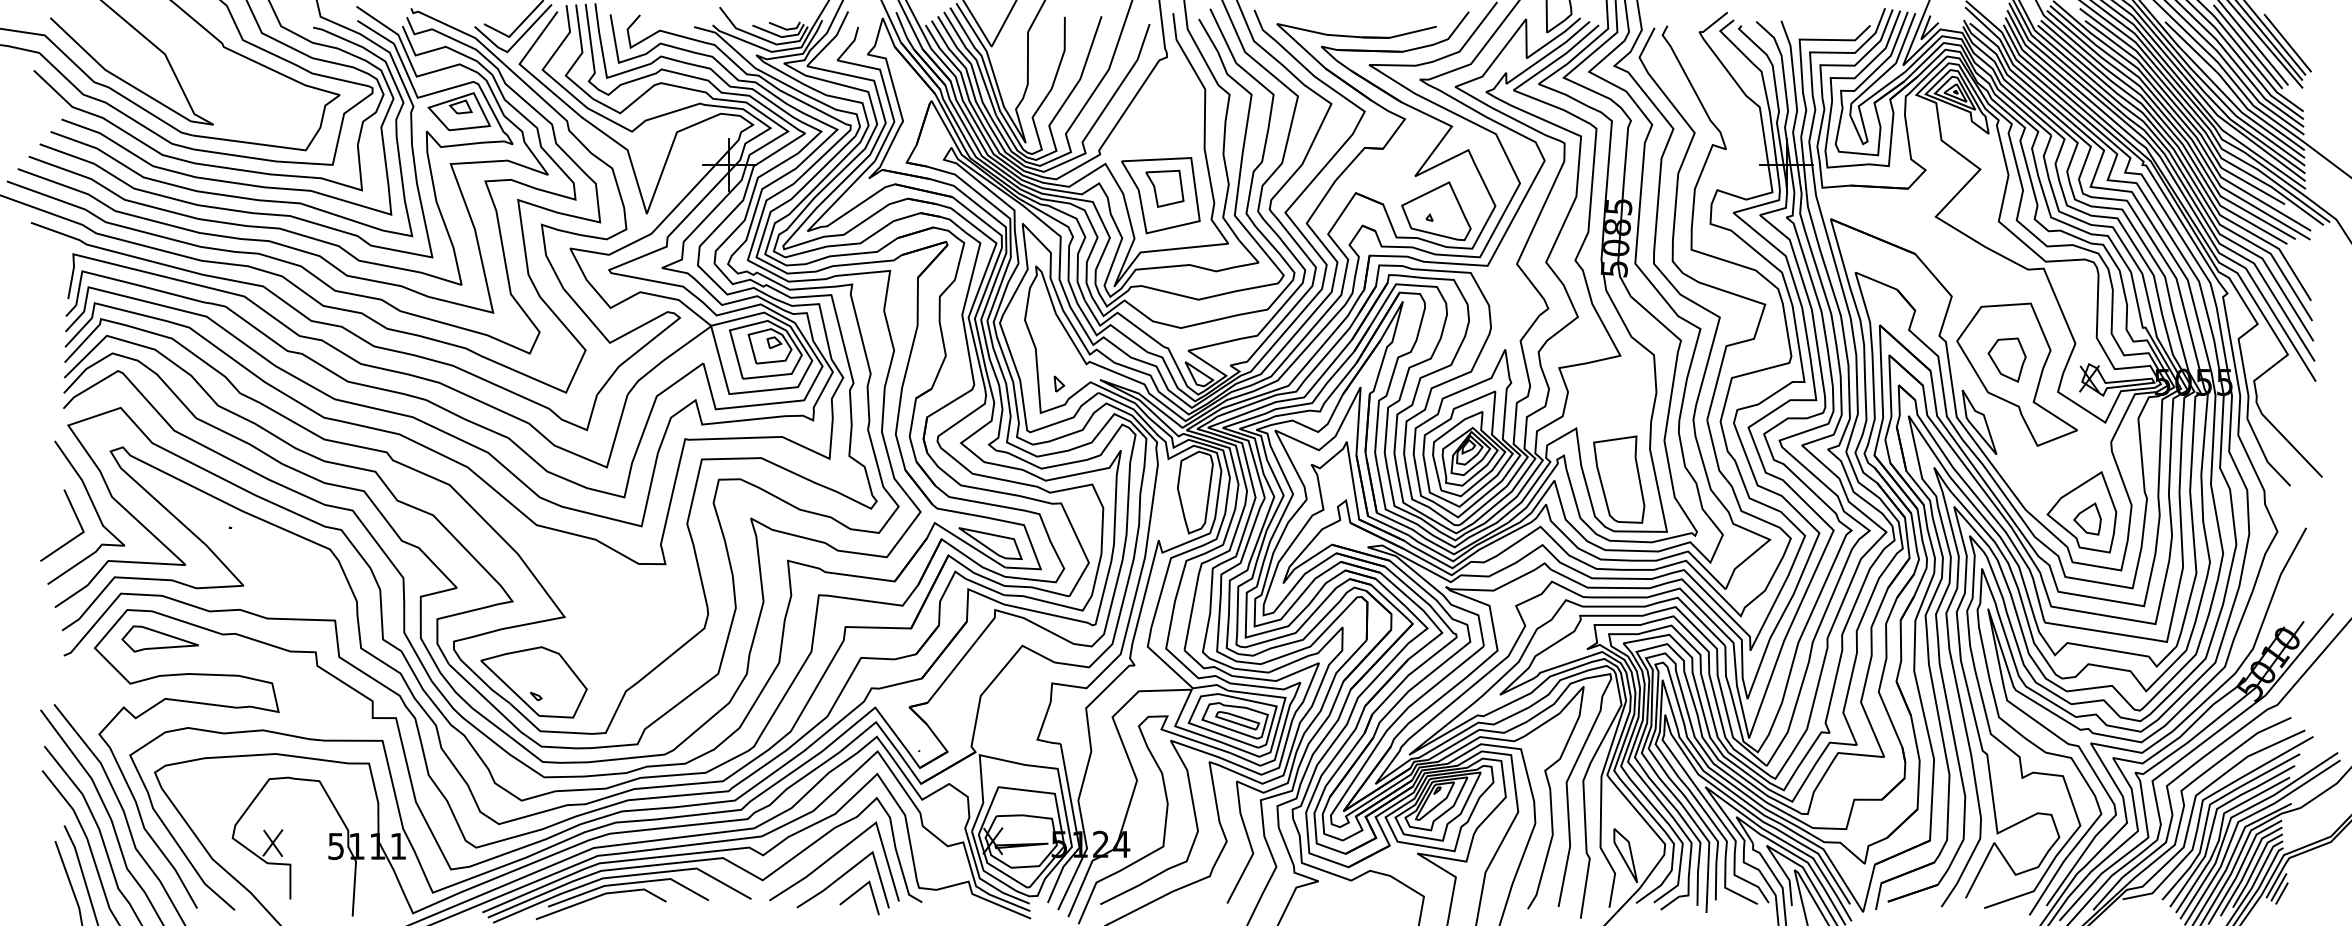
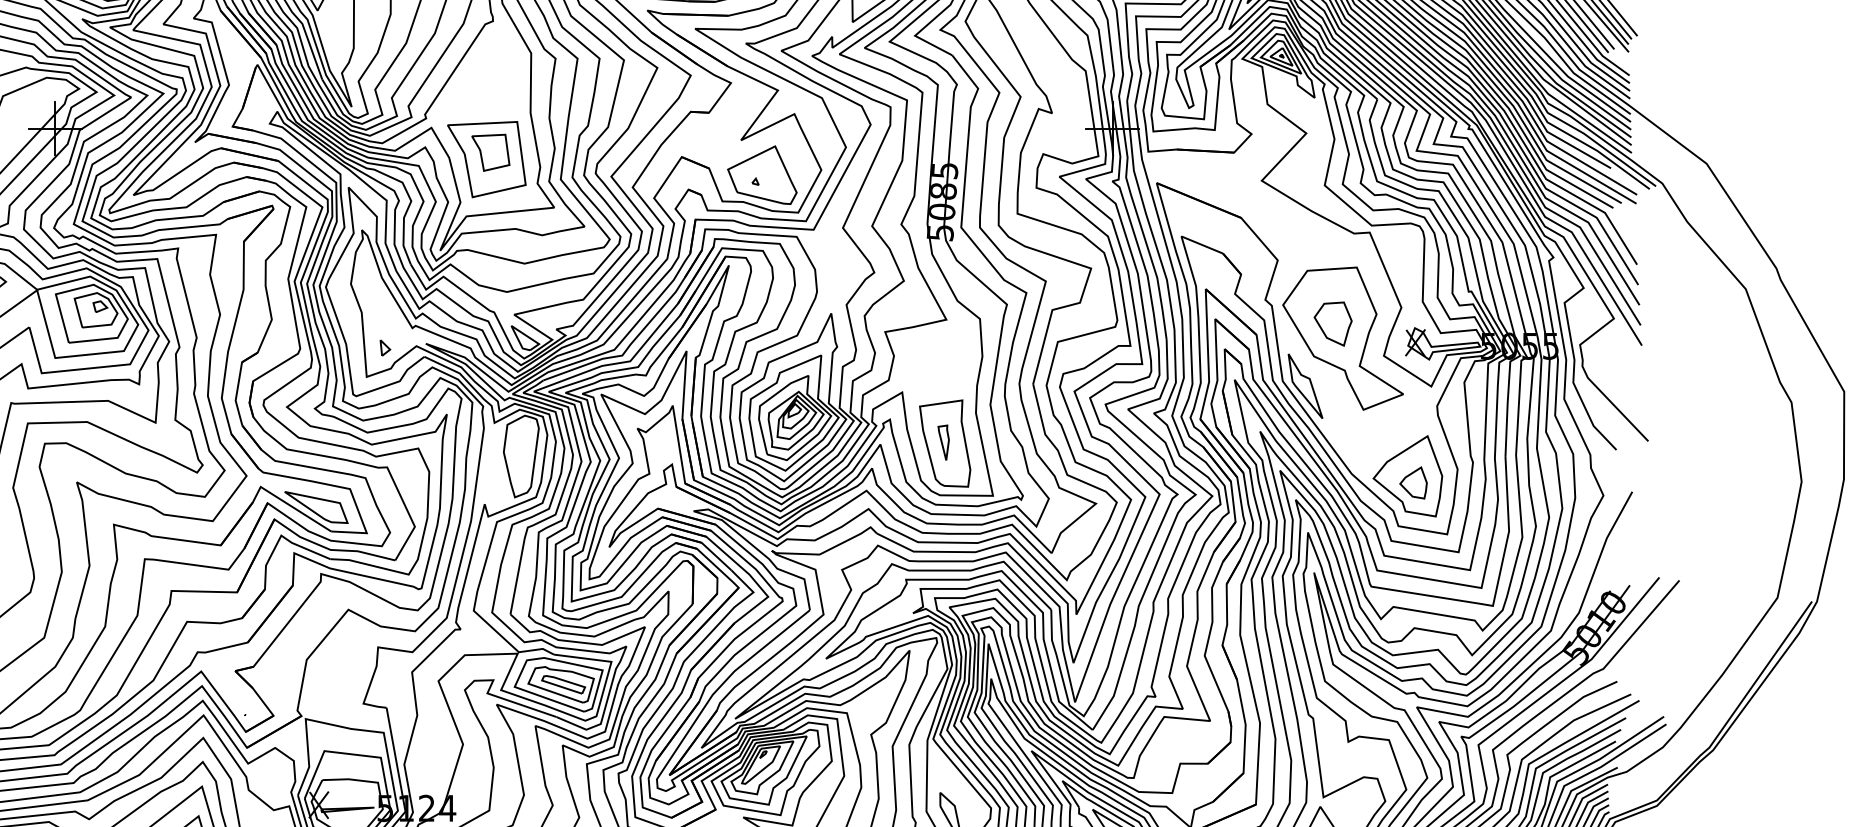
part: (1617, 478) -> (943, 442), added

